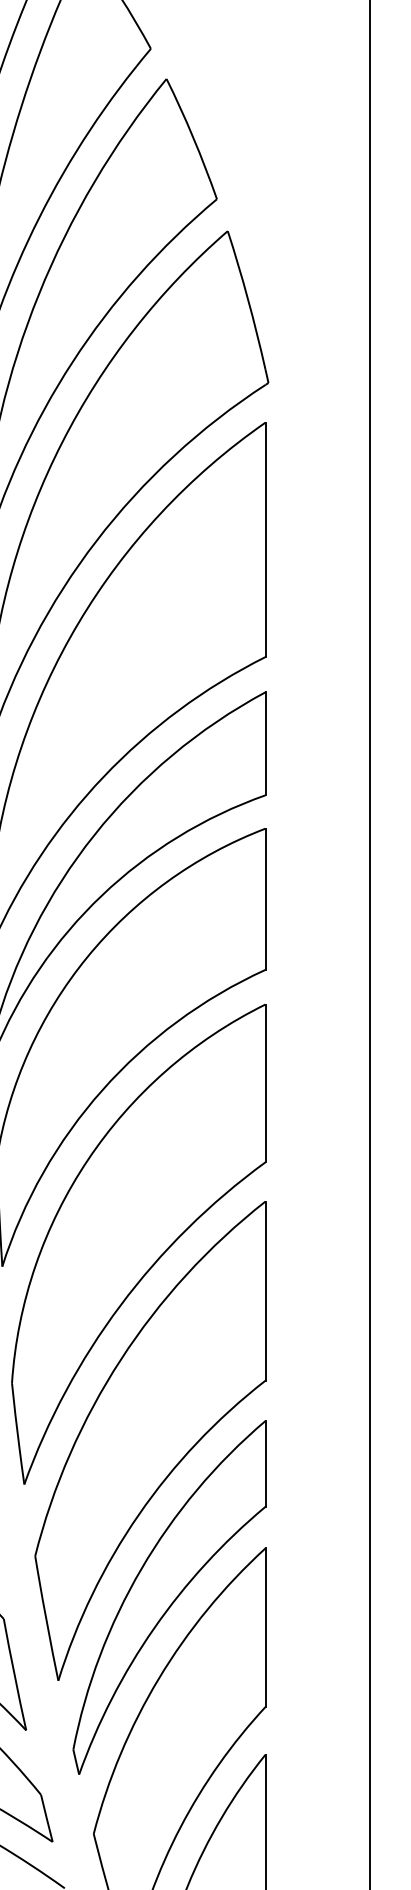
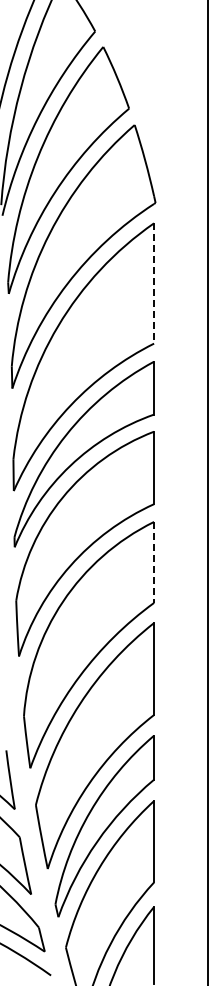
line: (266, 539) -> (154, 283), solid -> dashed
line: (266, 1083) -> (154, 562), solid -> dashed

